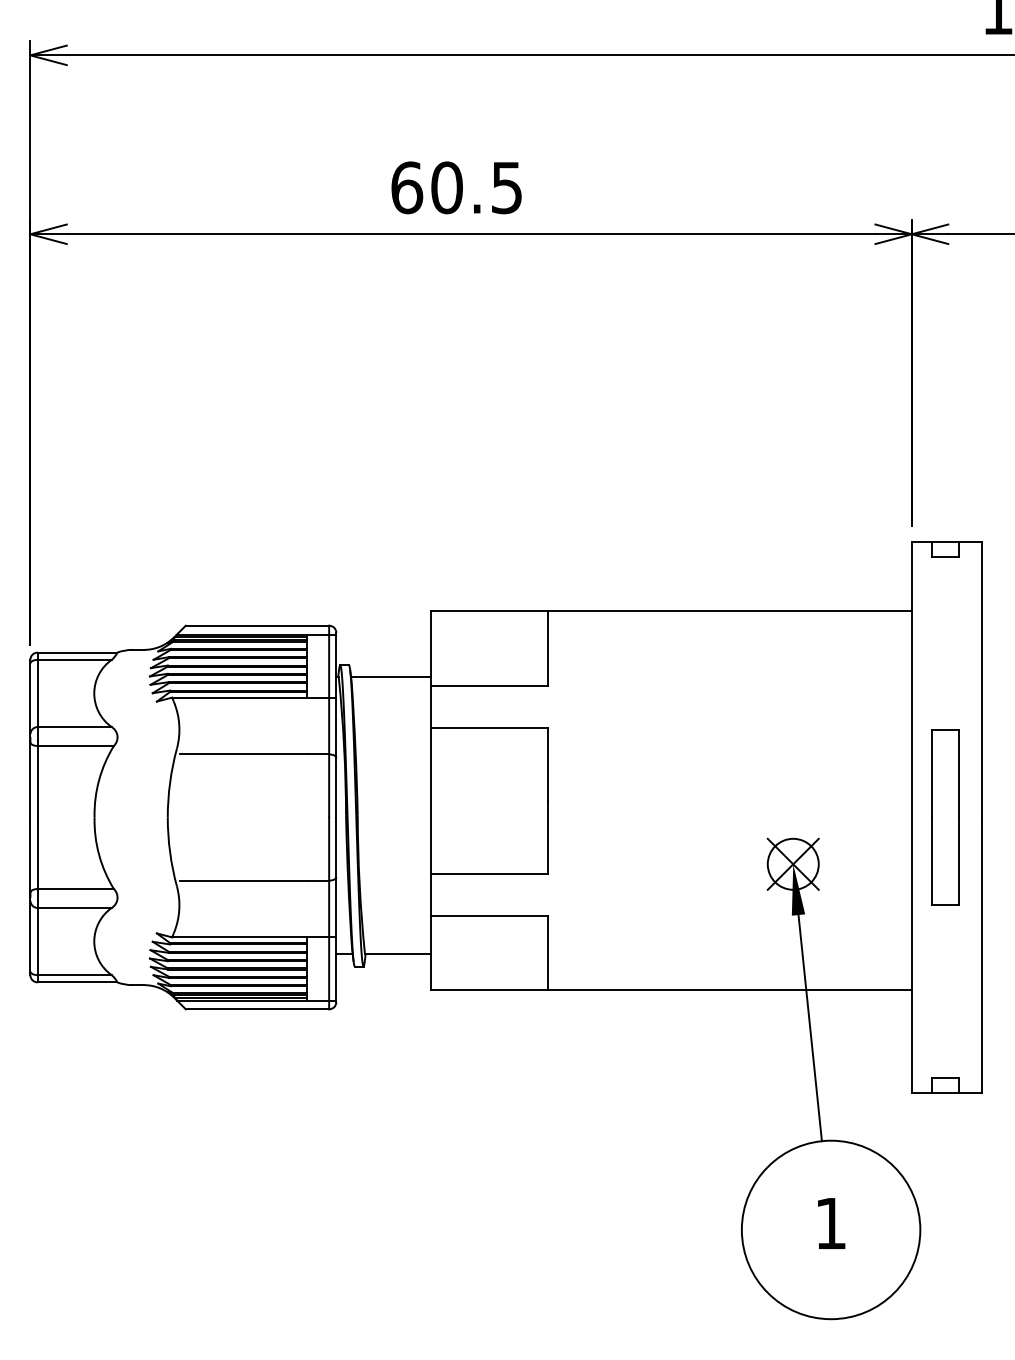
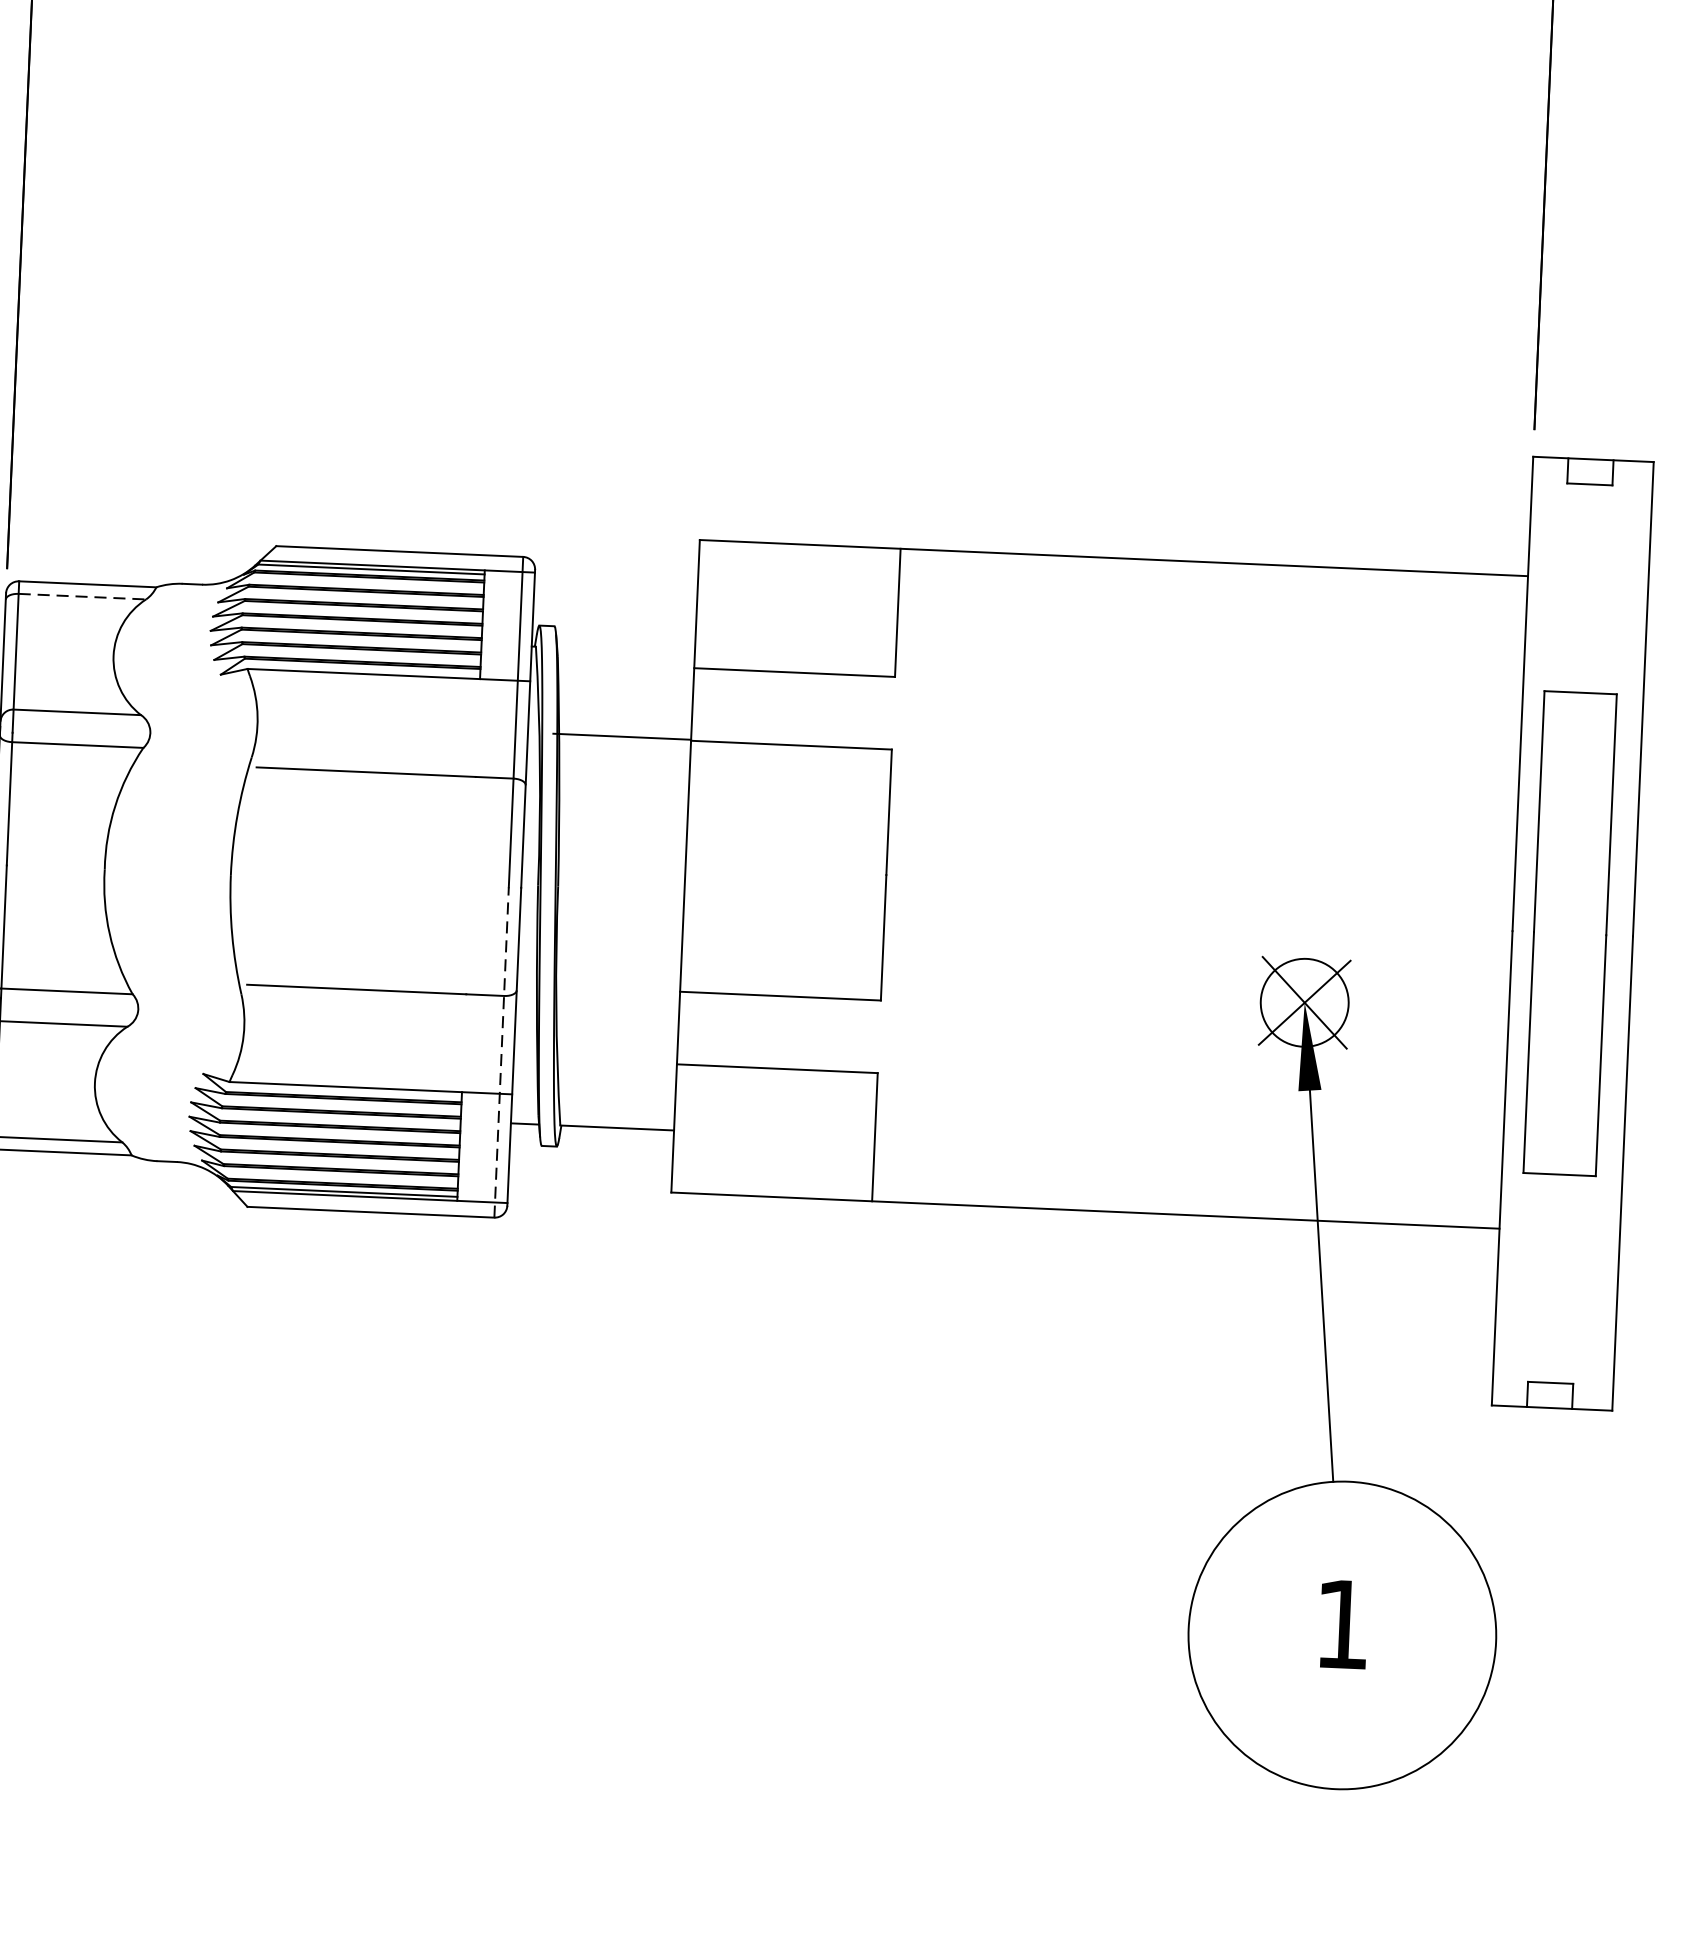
line: (74, 659) -> (82, 595), solid -> dashed
line: (391, 677) -> (622, 736), moved
part: (945, 817) -> (1570, 933), size x1.6
line: (329, 913) -> (502, 1052), solid -> dashed

